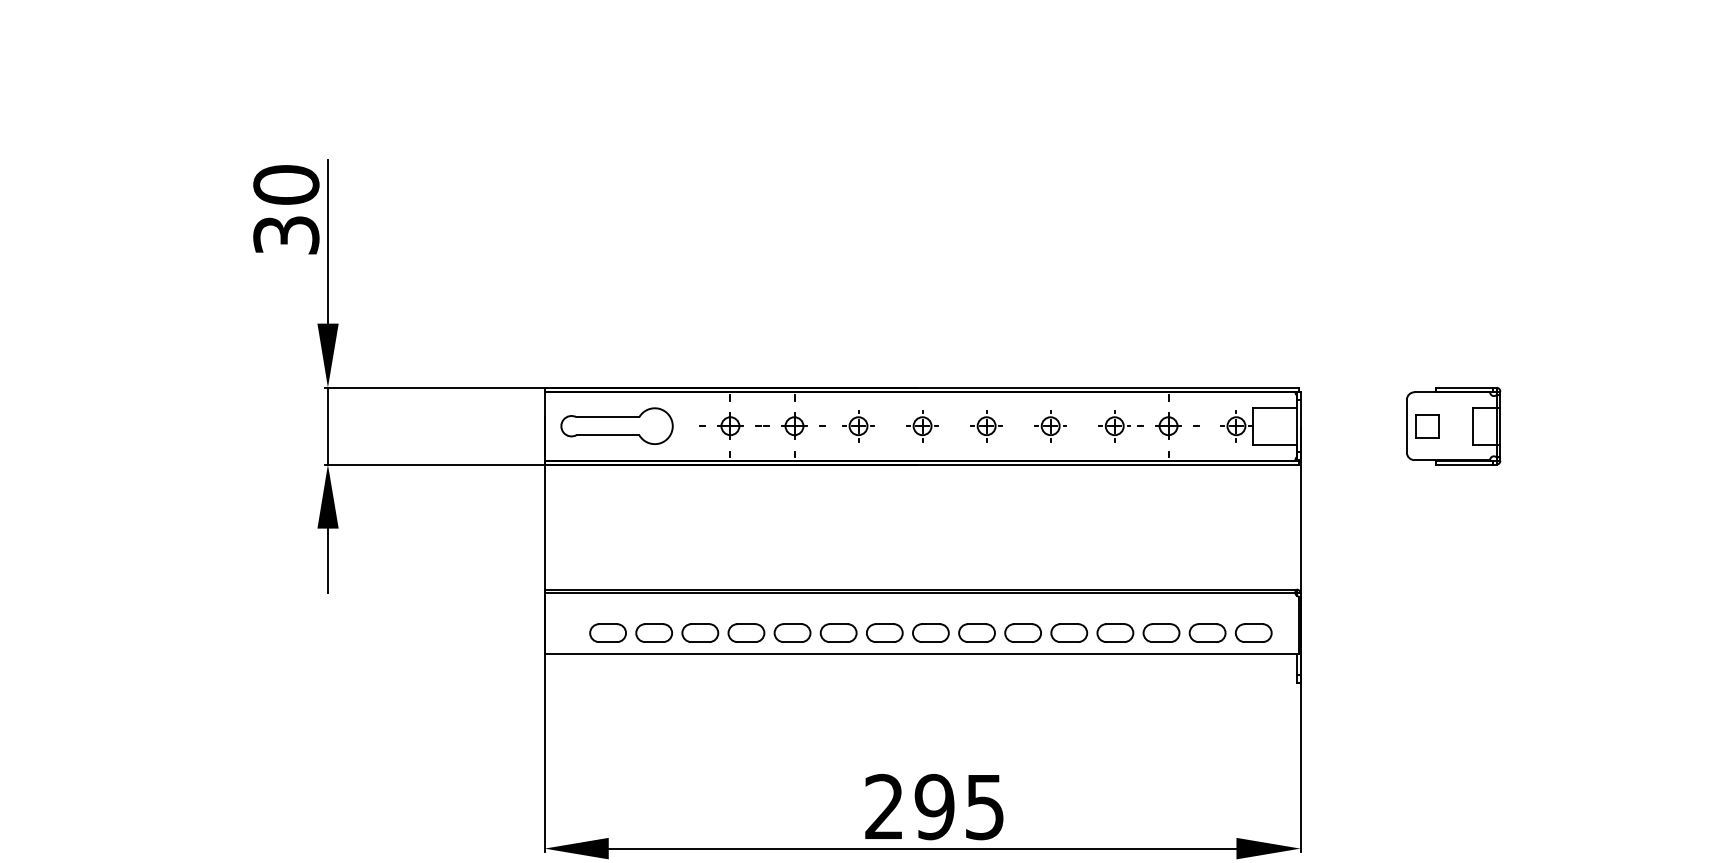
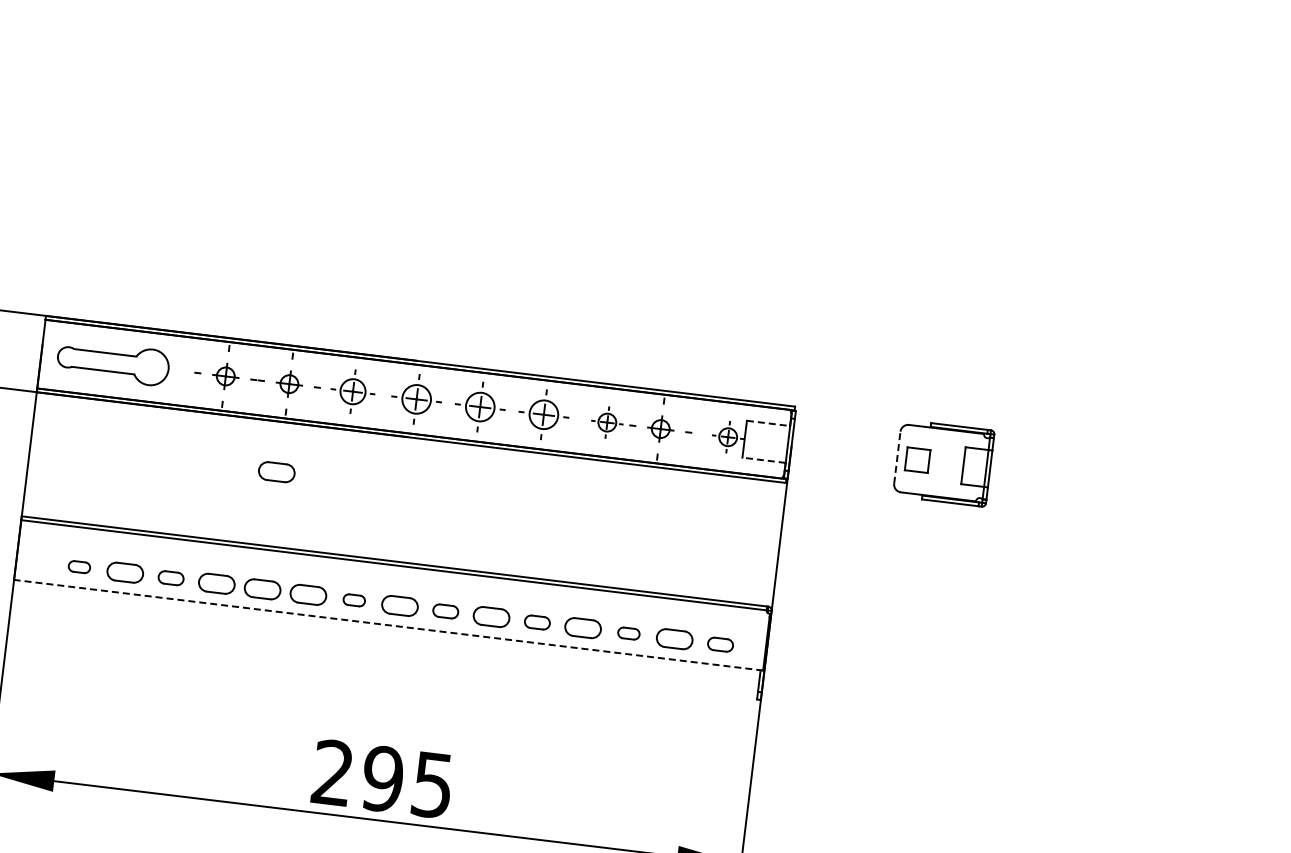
line: (1274, 407) -> (768, 423), solid -> dashed
line: (1406, 425) -> (897, 456), solid -> dashed
part: (858, 426) -> (352, 392), size x1.4
part: (922, 426) -> (416, 399), size x1.6
part: (986, 426) -> (479, 407), size x1.6
part: (1050, 426) -> (543, 415), size x1.6
line: (1274, 444) -> (763, 459), solid -> dashed
part: (792, 514) -> (276, 471), added
part: (607, 632) -> (78, 566), size x0.6
part: (700, 632) -> (171, 577), size x0.7
part: (884, 632) -> (353, 599), size x0.6
part: (976, 632) -> (445, 610), size x0.7
part: (1069, 632) -> (537, 621), size x0.7
part: (1161, 632) -> (628, 633), size x0.6
part: (1253, 632) -> (720, 644), size x0.7
line: (921, 653) -> (388, 625), solid -> dashed

